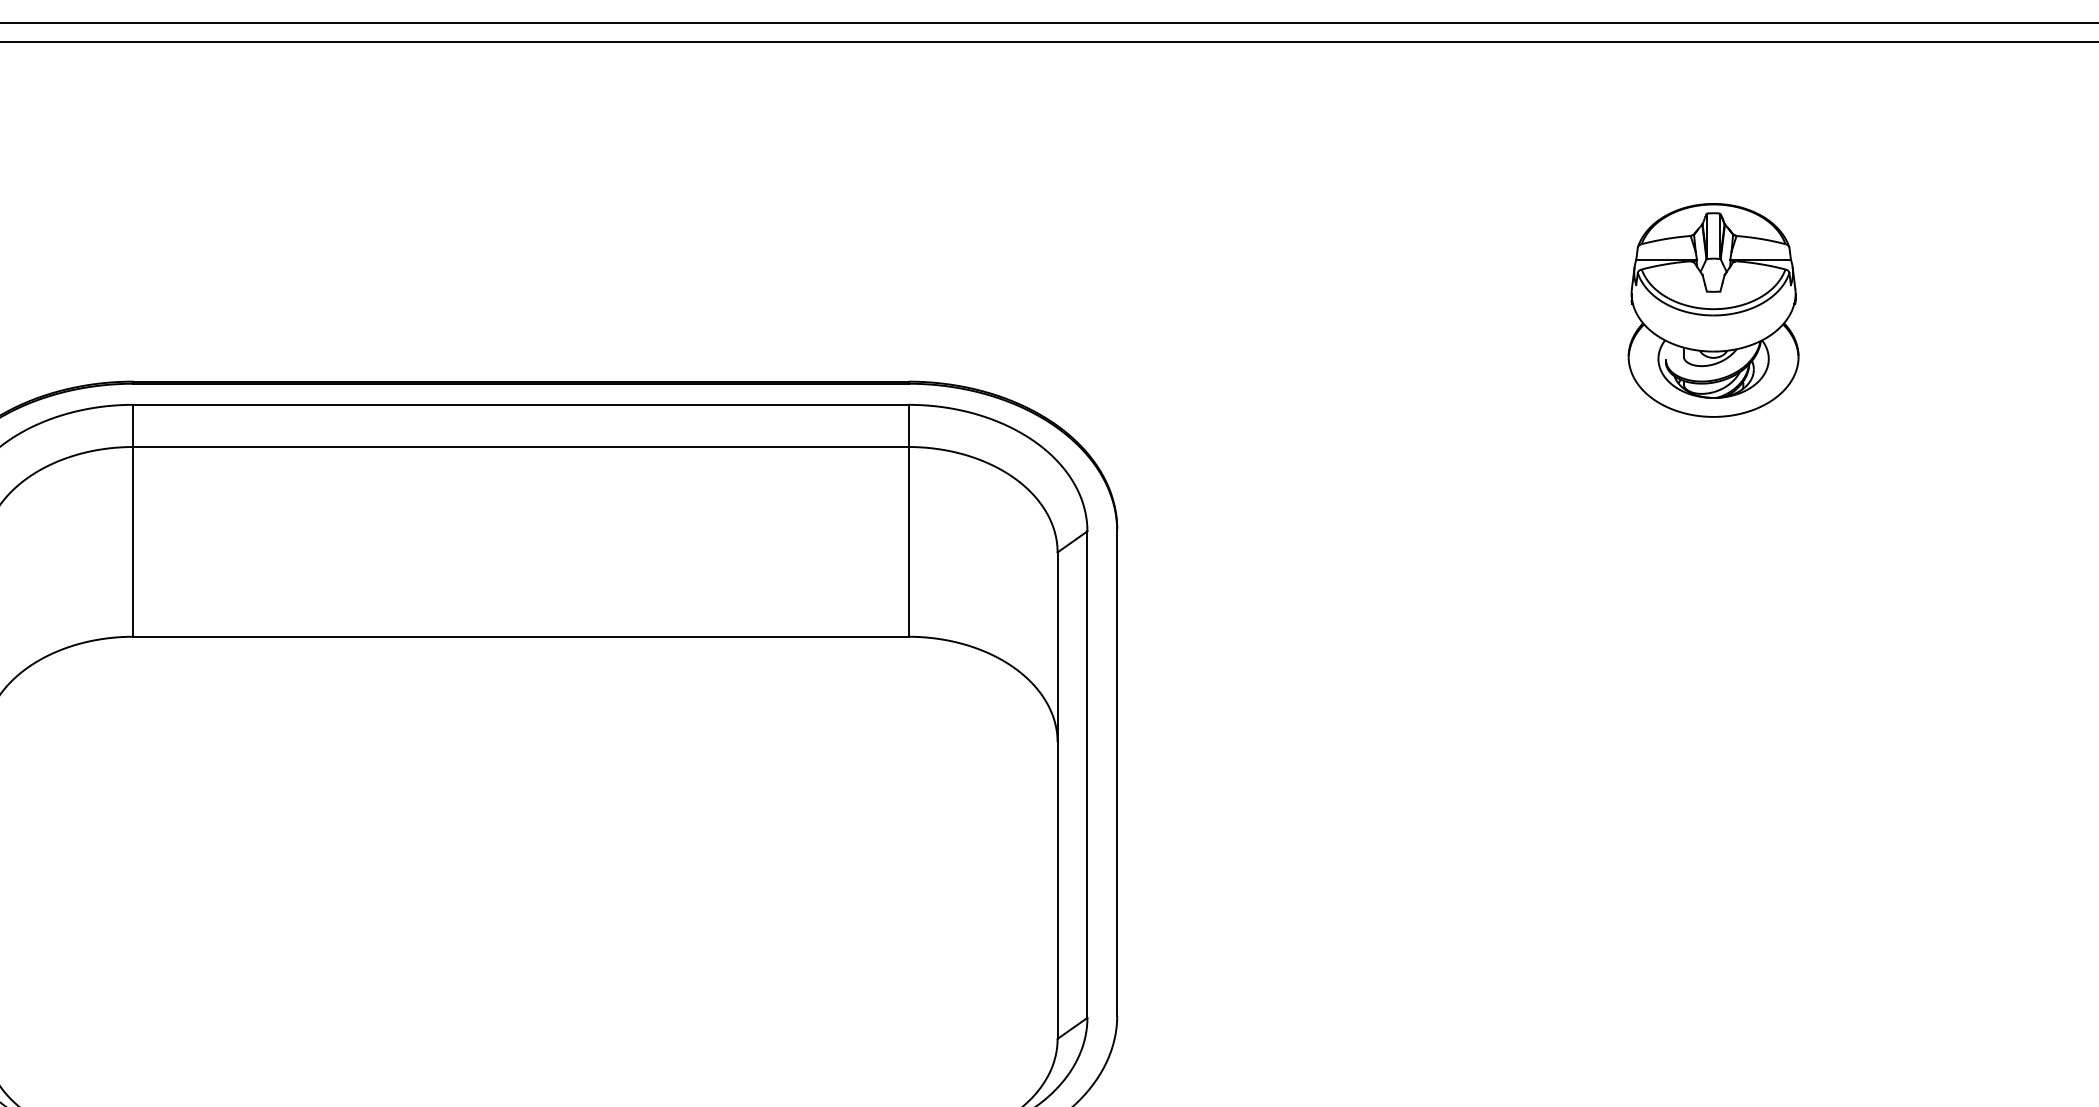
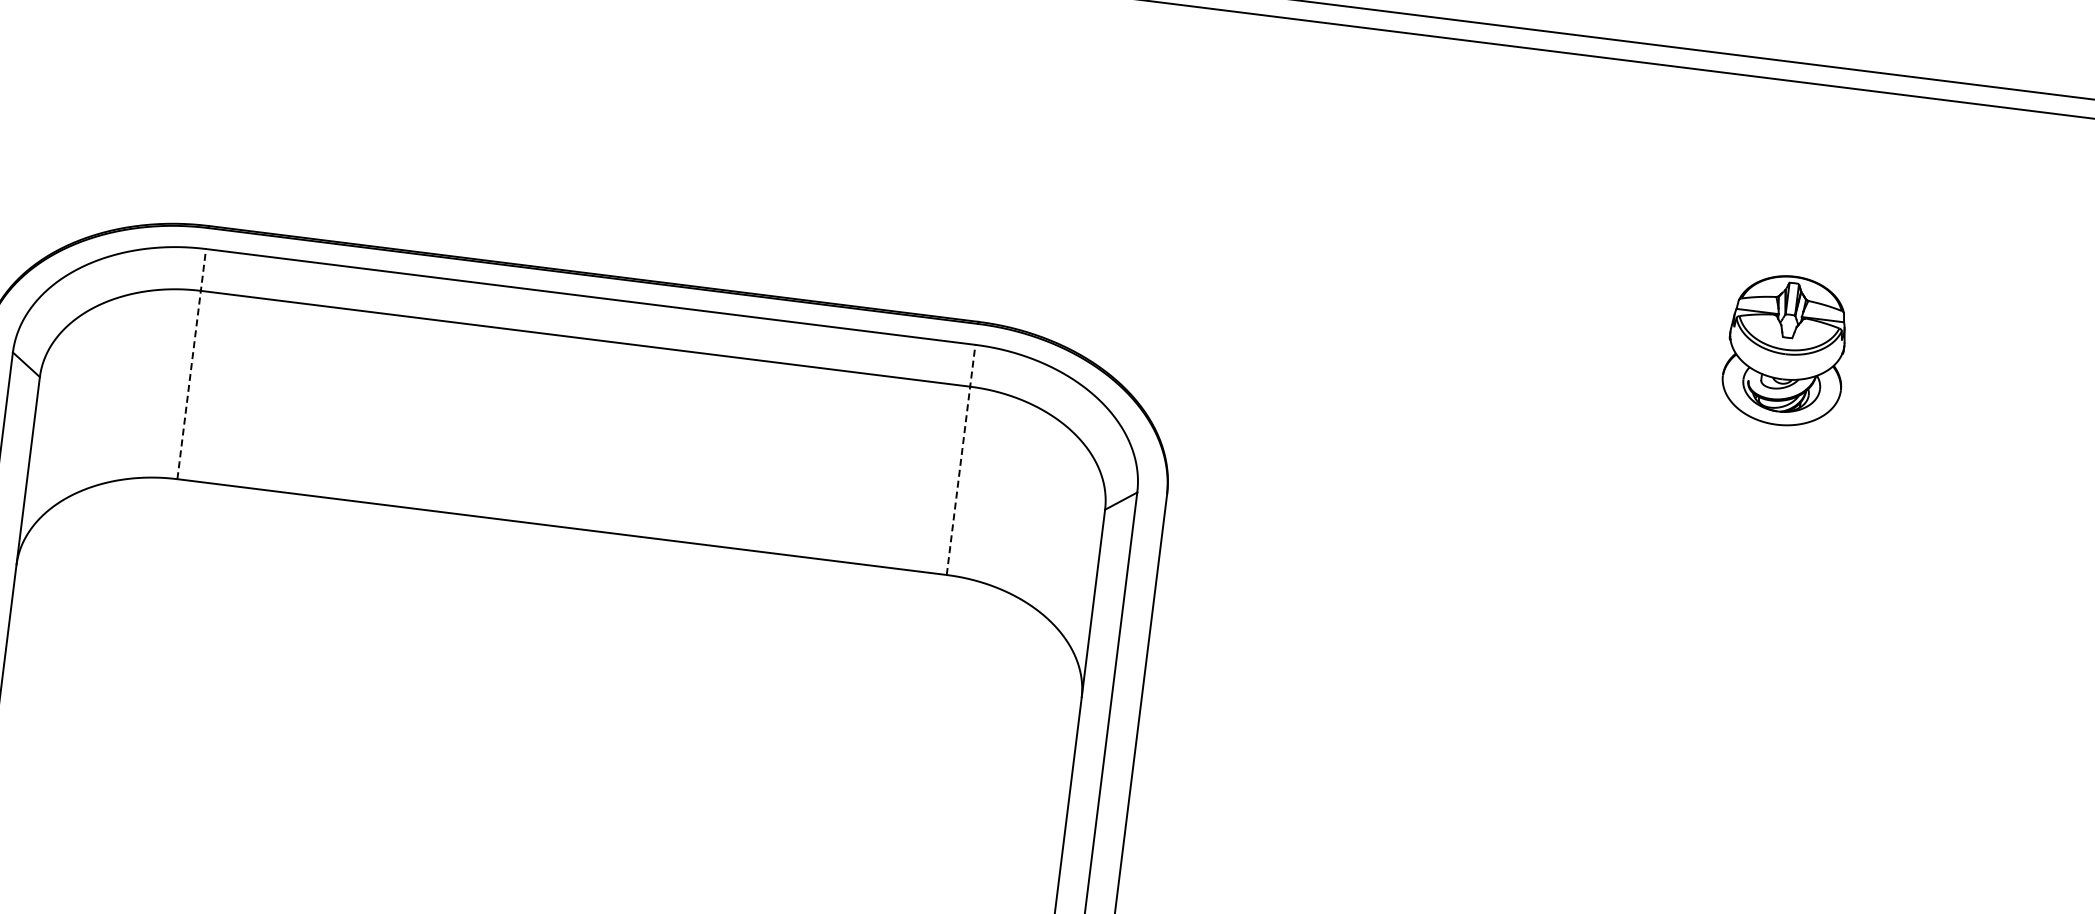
part: (1713, 310) -> (1785, 350), size x0.7
line: (133, 520) -> (192, 363), solid -> dashed
line: (908, 520) -> (961, 459), solid -> dashed

